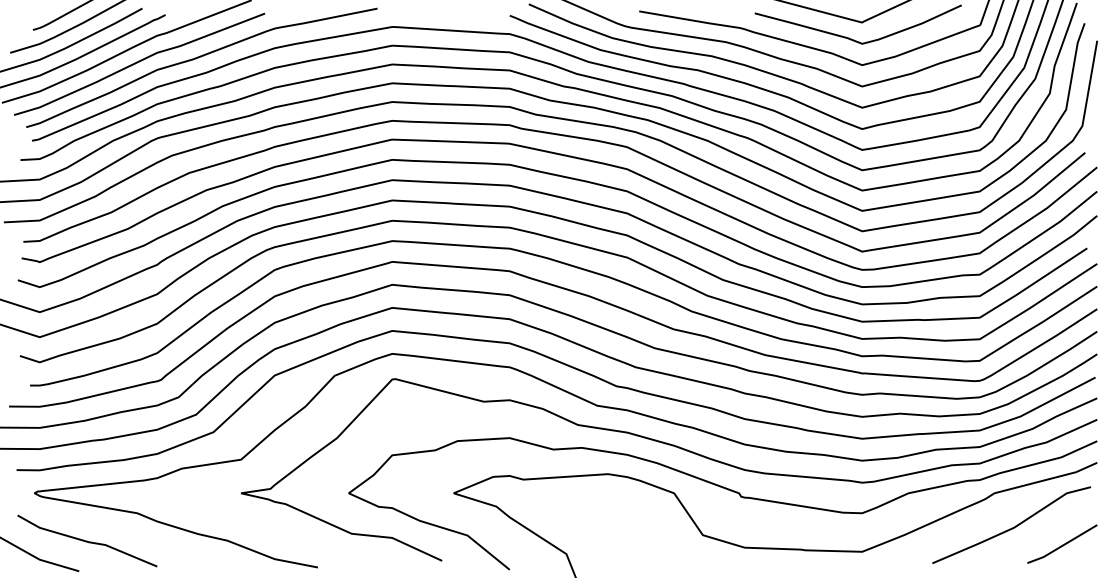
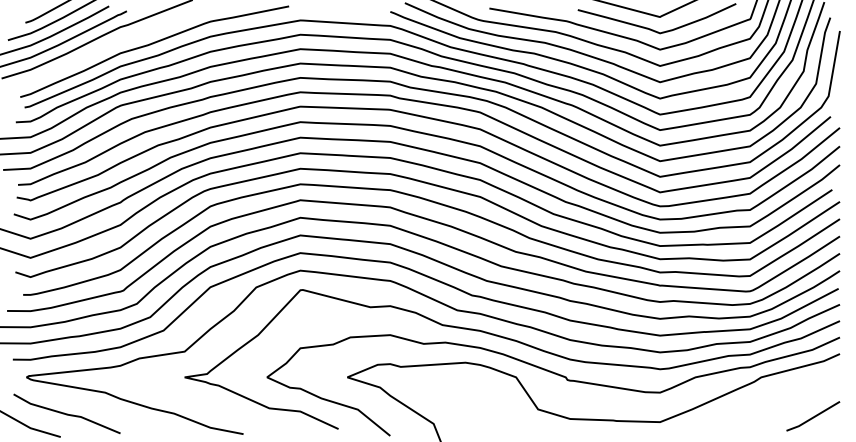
curve: (139, 62) -> (106, 47), removed
line: (1011, 527) -> (774, 403), removed

